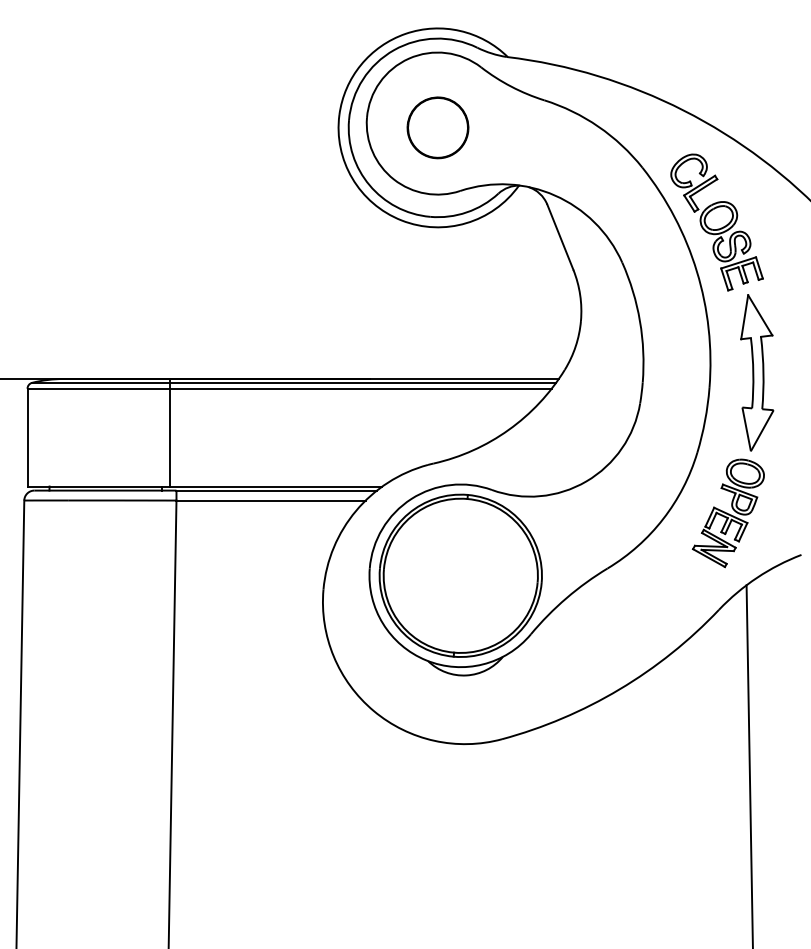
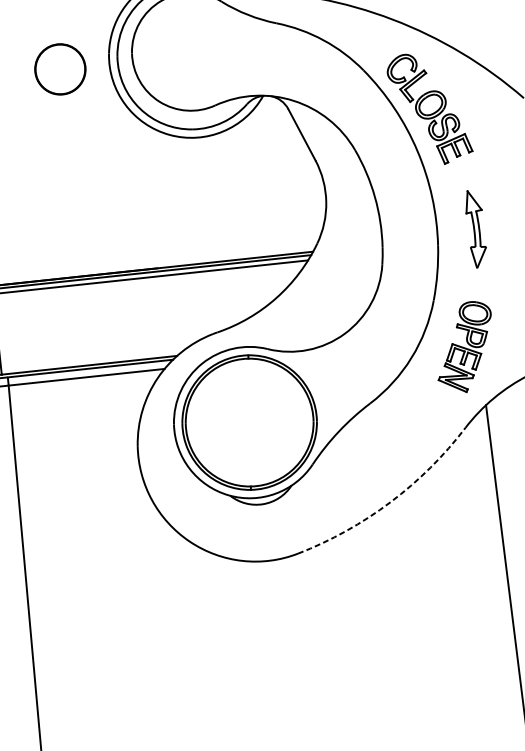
part: (437, 127) -> (59, 69), moved
part: (757, 372) -> (476, 228), size x0.6
arc: (619, 689) -> (390, 502), solid -> dashed

